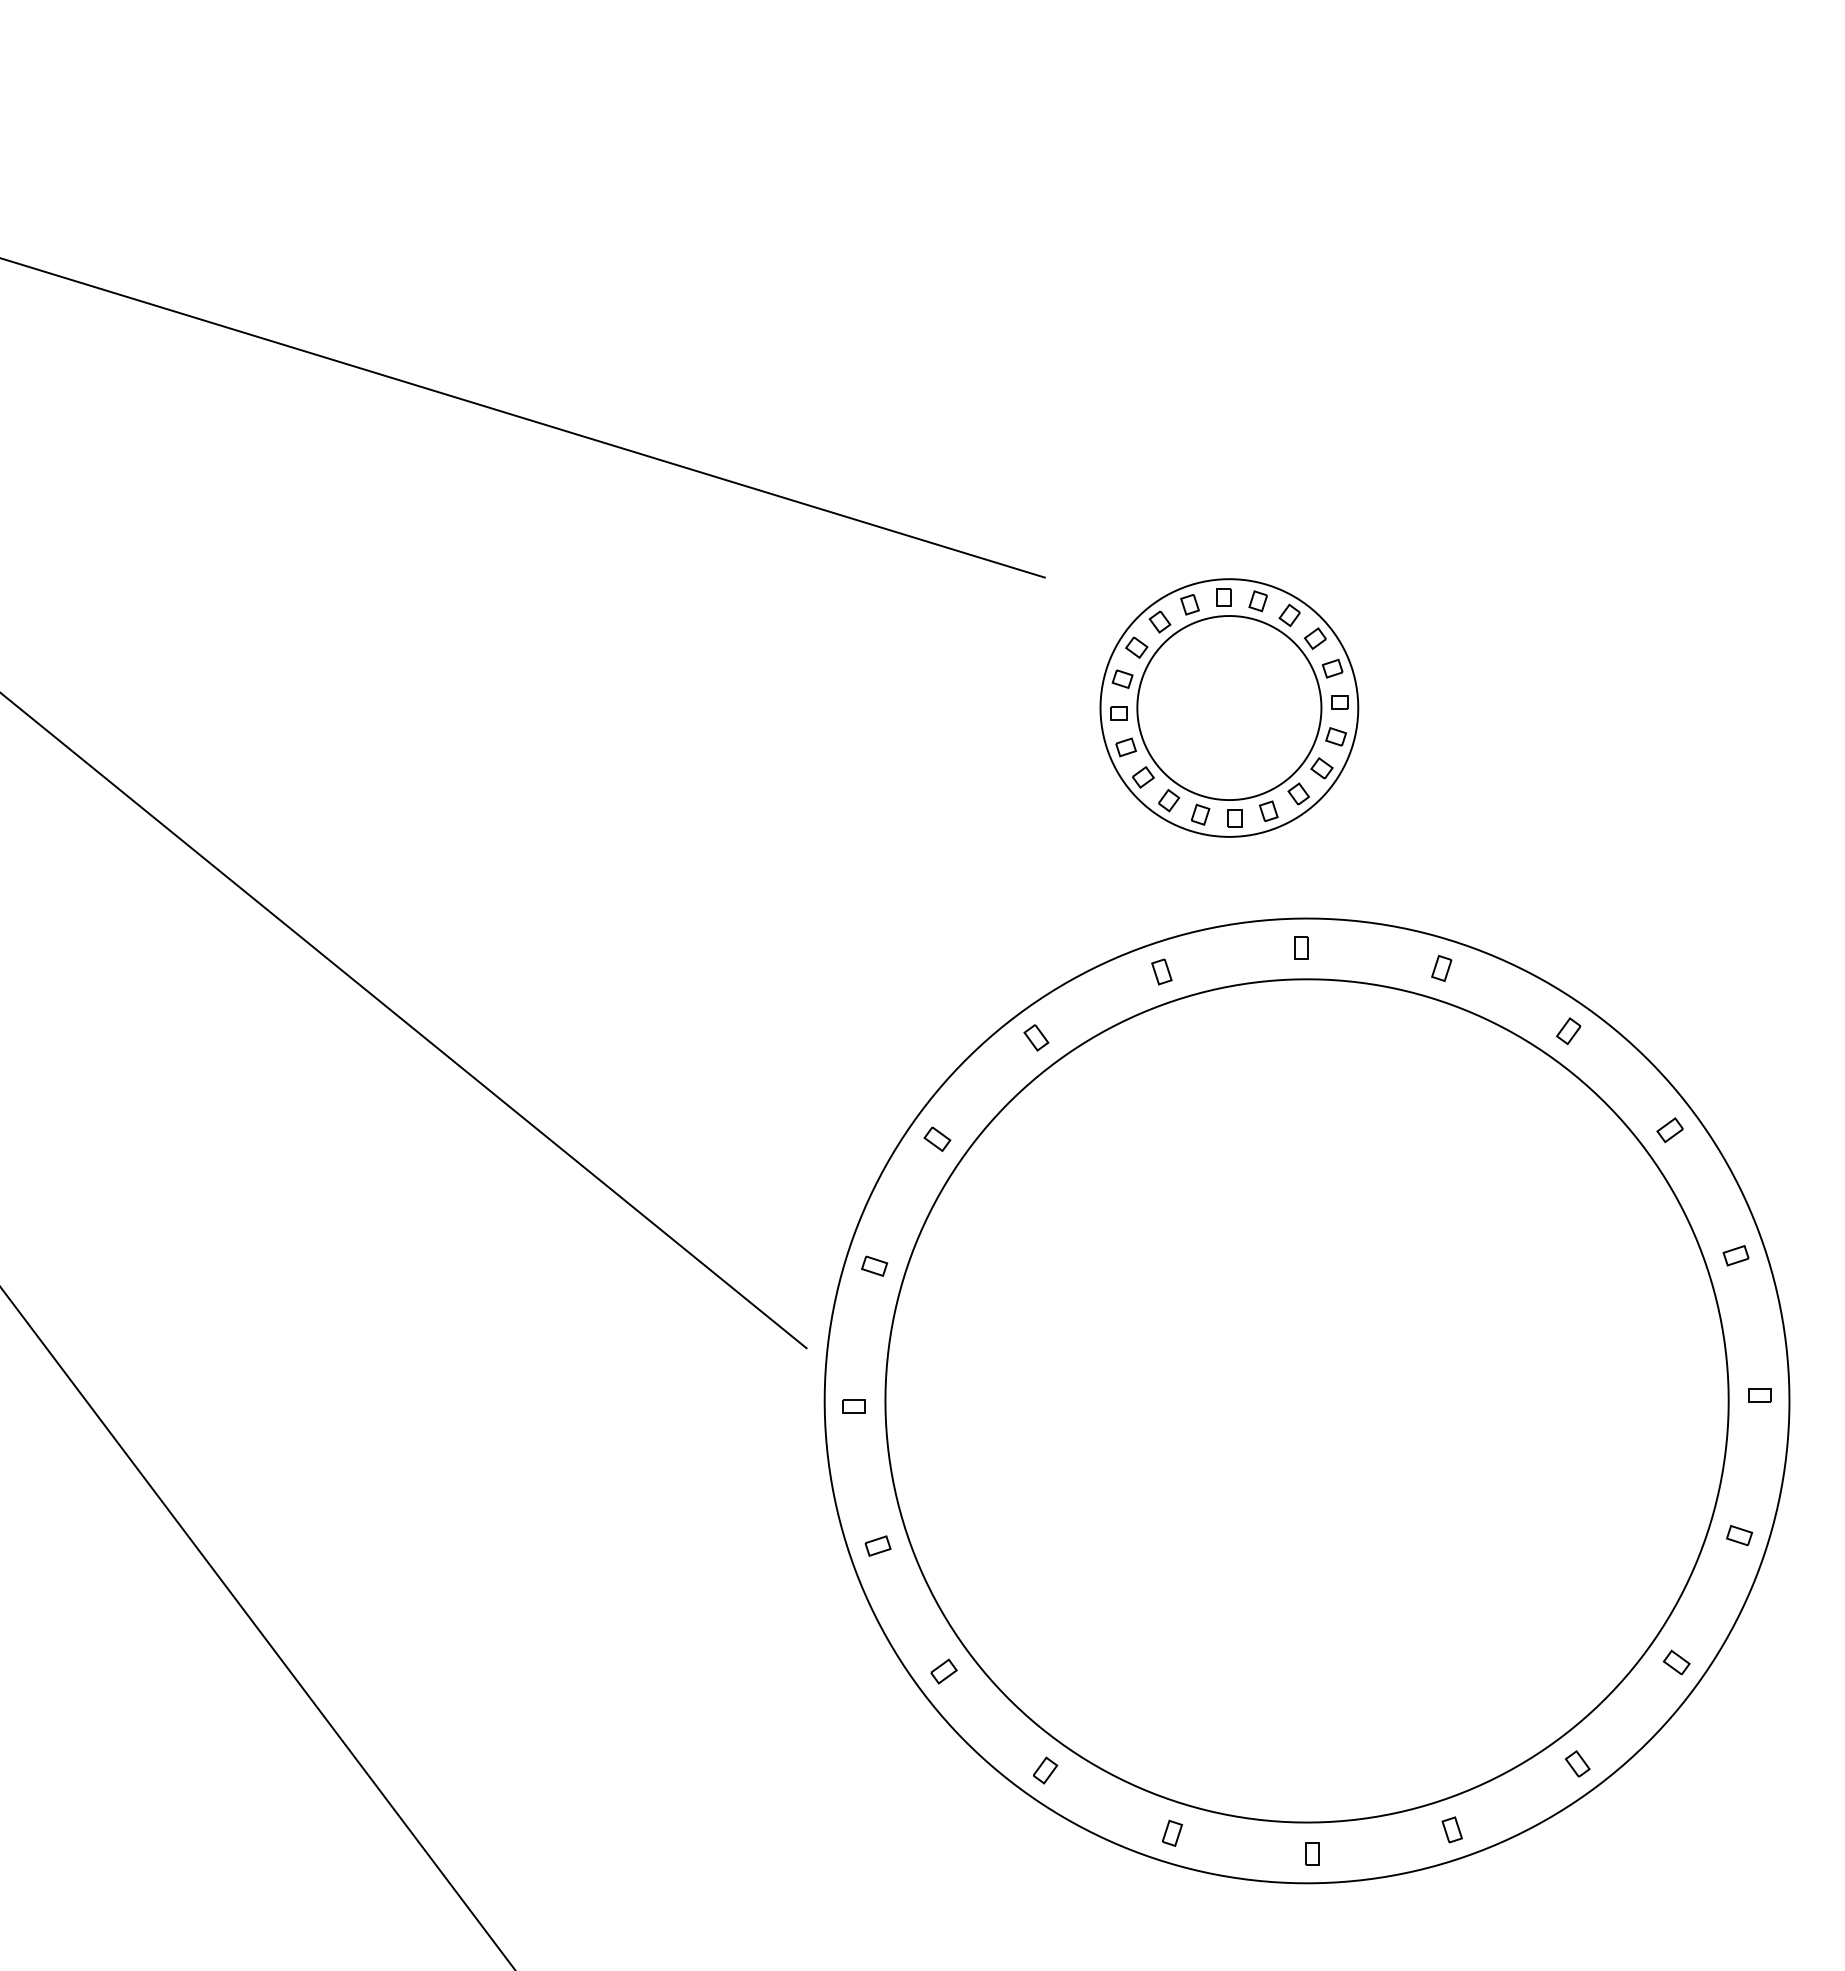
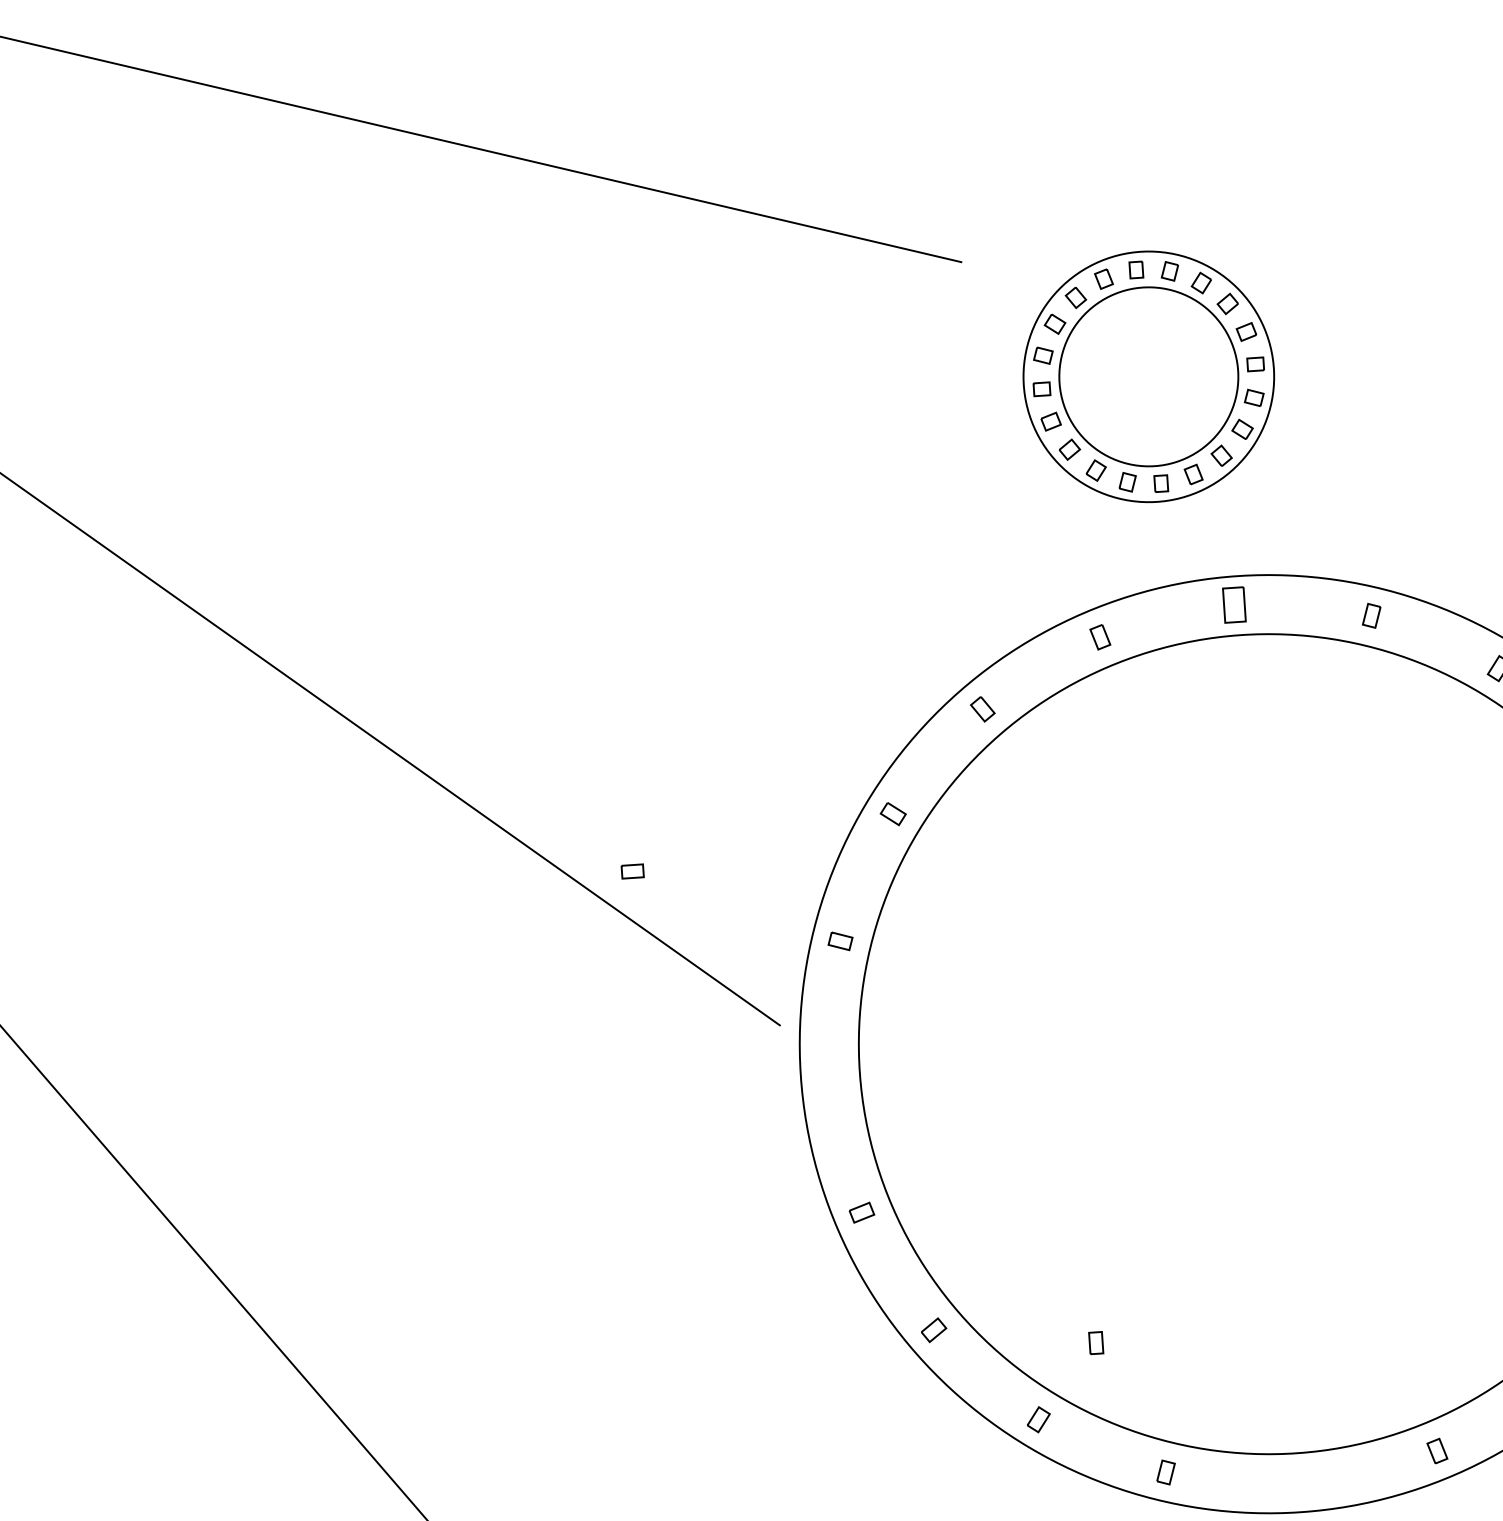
part: (1301, 947) -> (1234, 604), size x1.6
part: (853, 1406) -> (632, 871), moved
part: (1312, 1853) -> (1096, 1342), moved

